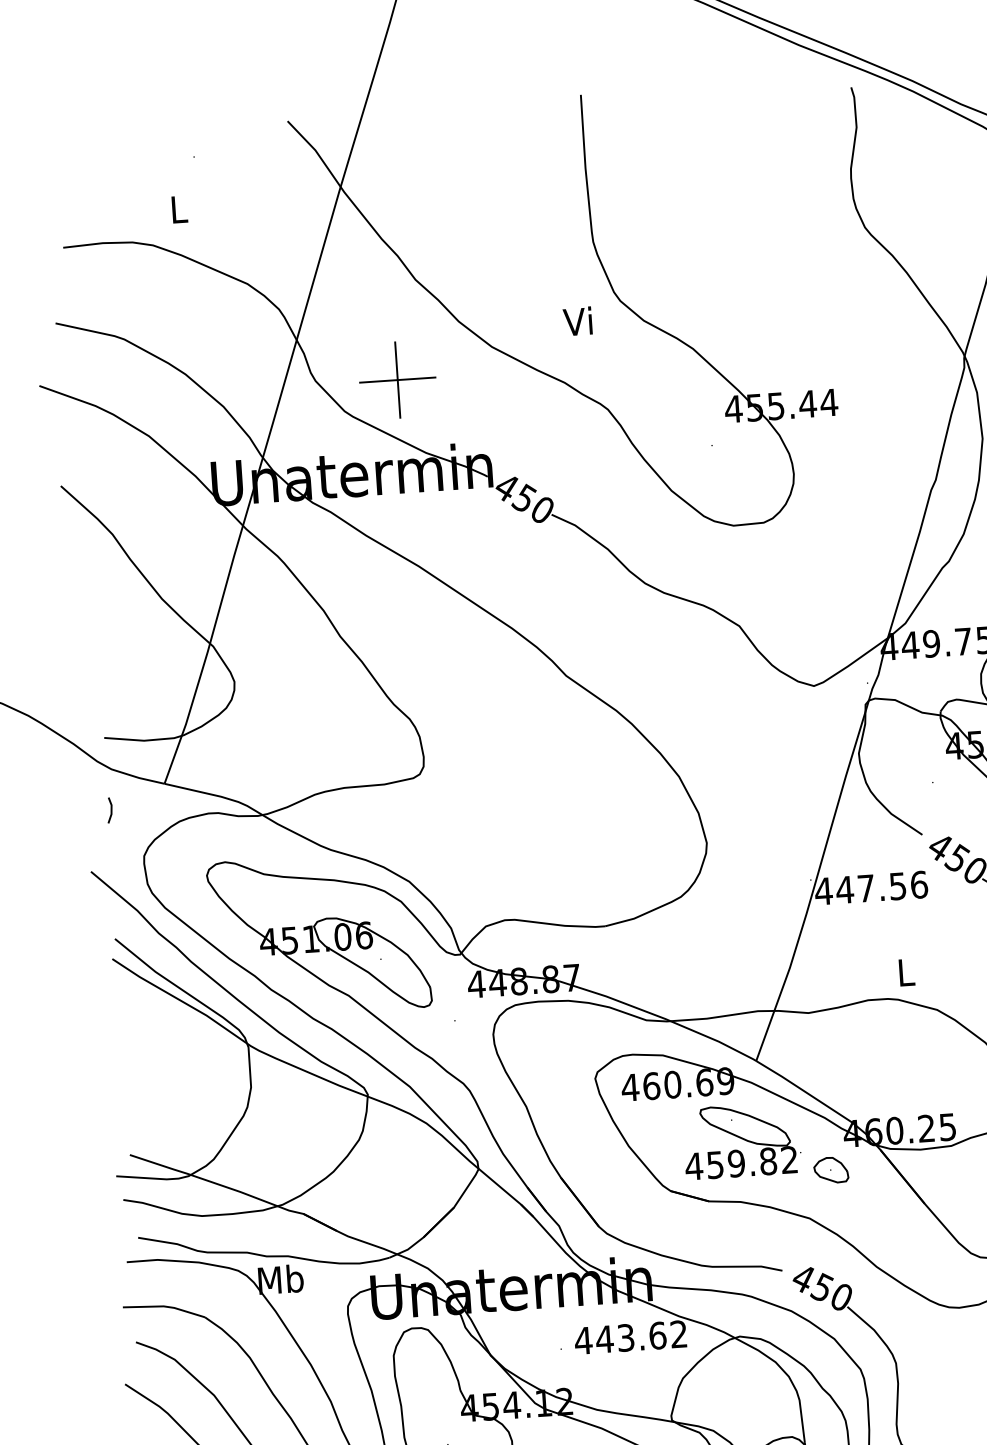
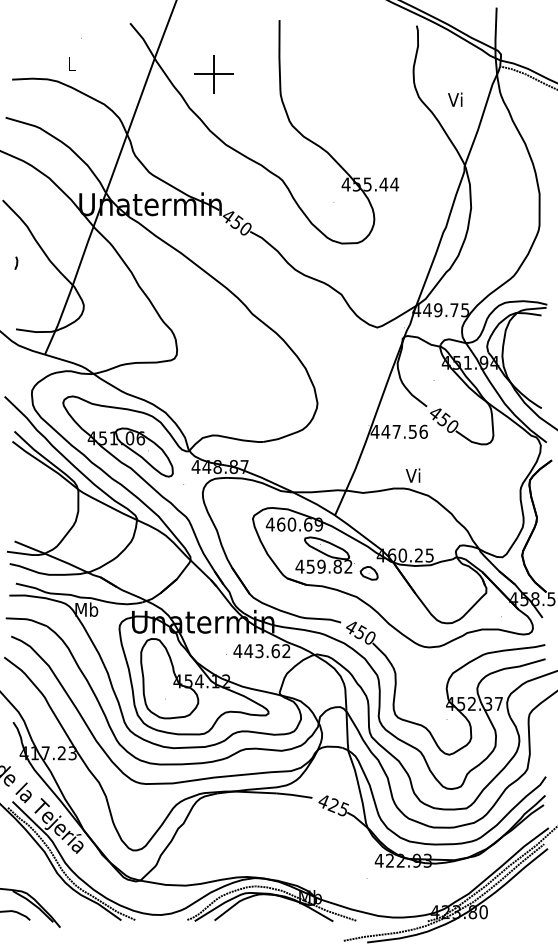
text: (578, 320) -> (455, 99), moved
part: (396, 380) -> (213, 74), moved
line: (110, 808) -> (16, 262), moved
text: (903, 972) -> (412, 475), L -> Vi

